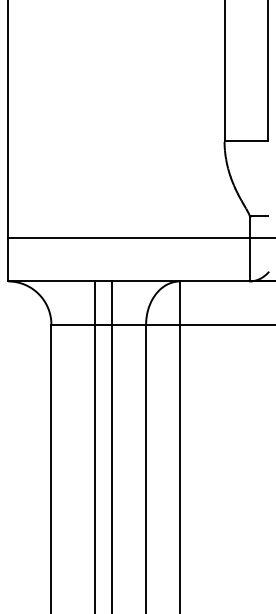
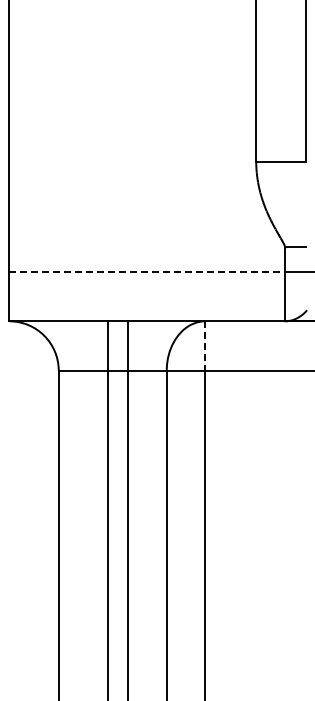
line: (129, 237) -> (147, 271), solid -> dashed
line: (180, 302) -> (205, 345), solid -> dashed

